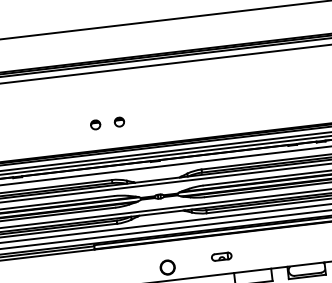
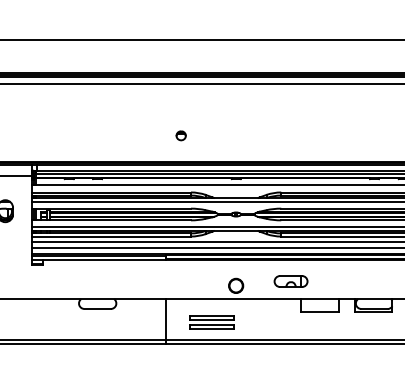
part: (118, 121) -> (204, 135), removed
part: (221, 256) -> (290, 281), size x1.67

